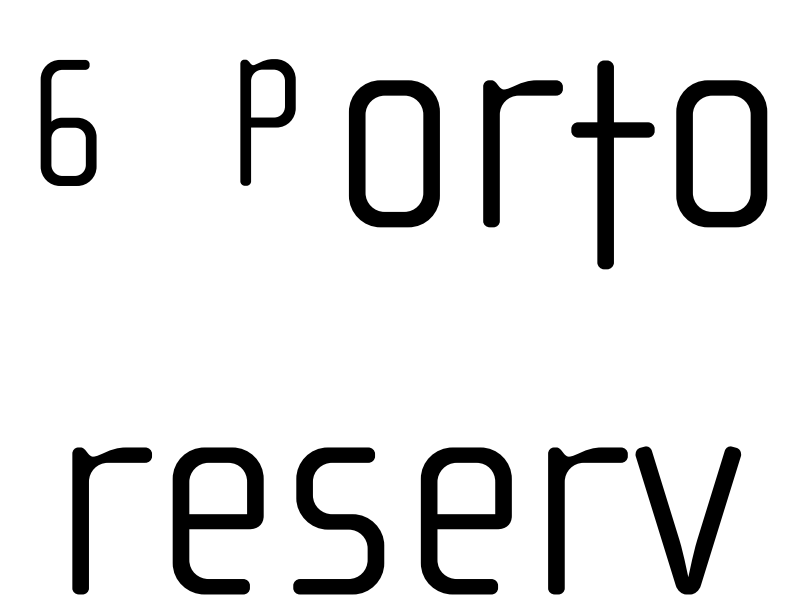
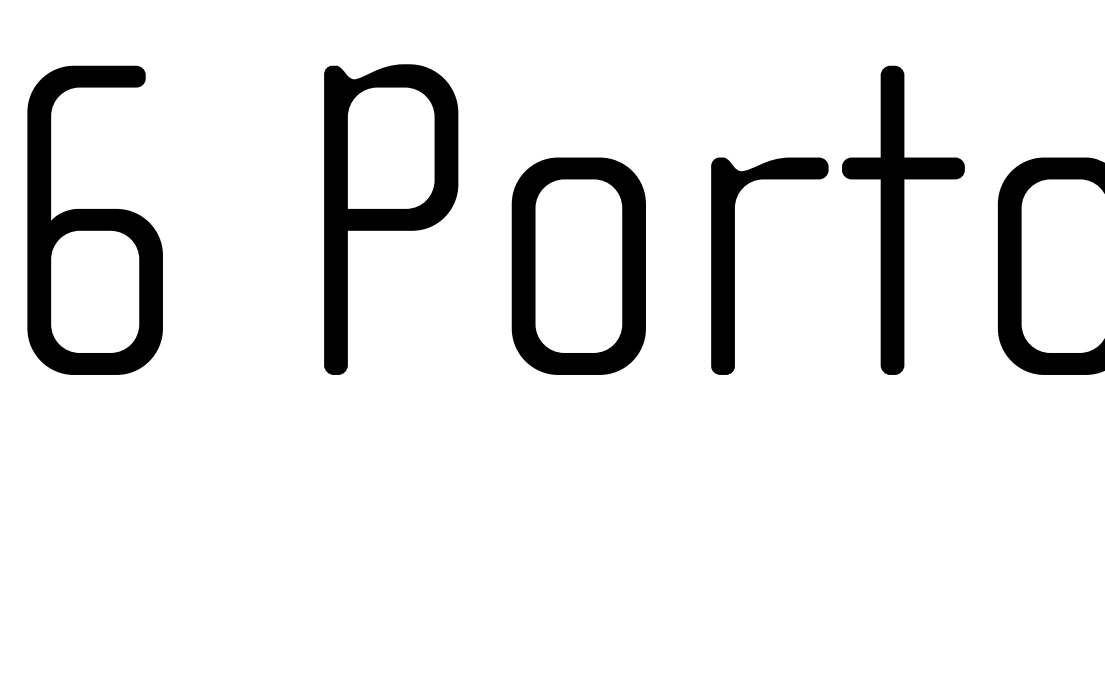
part: (68, 122) -> (94, 219), size x1.67
part: (267, 122) -> (390, 219), size x1.67
part: (612, 164) -> (902, 219), moved

